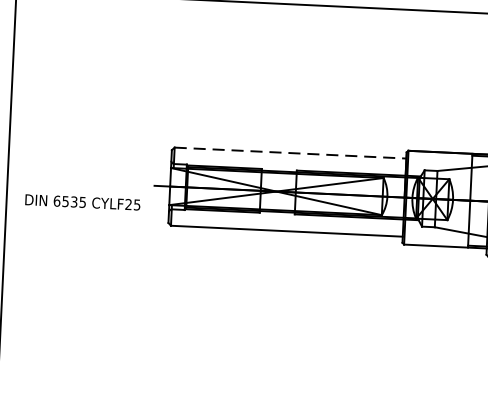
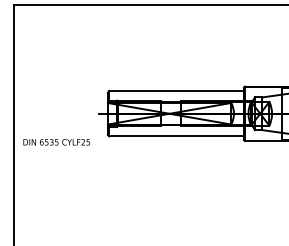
line: (291, 153) -> (177, 91), dashed -> solid
text: (82, 202) -> (56, 142), moved

